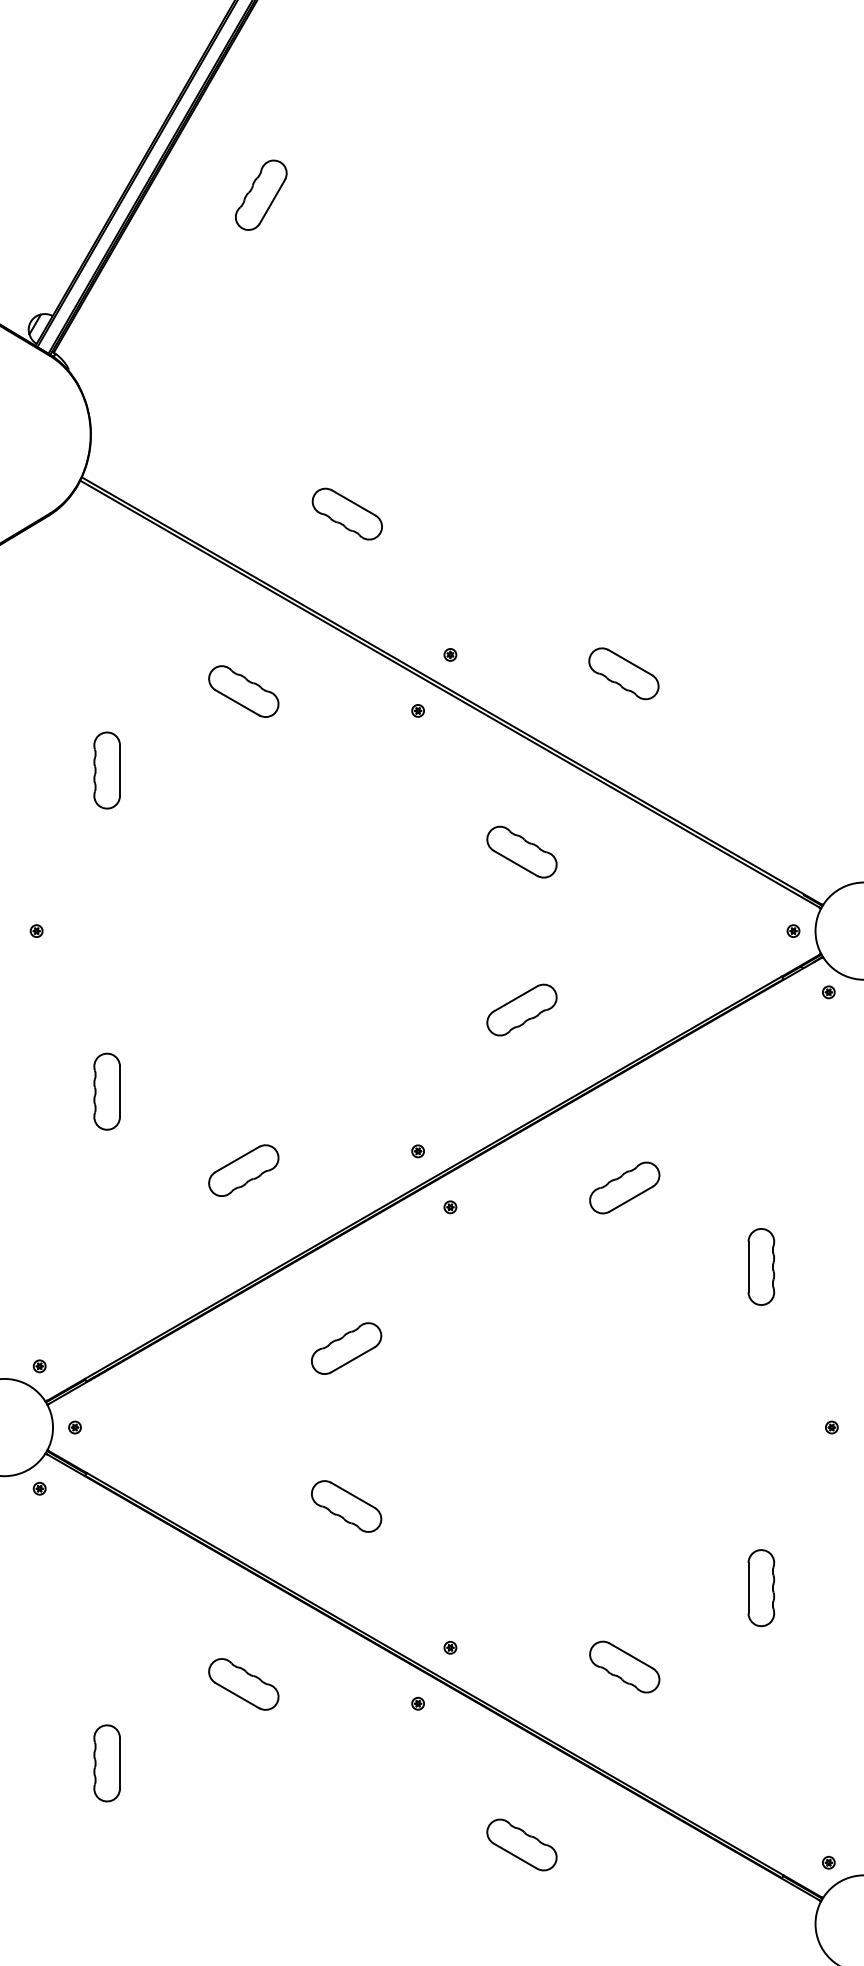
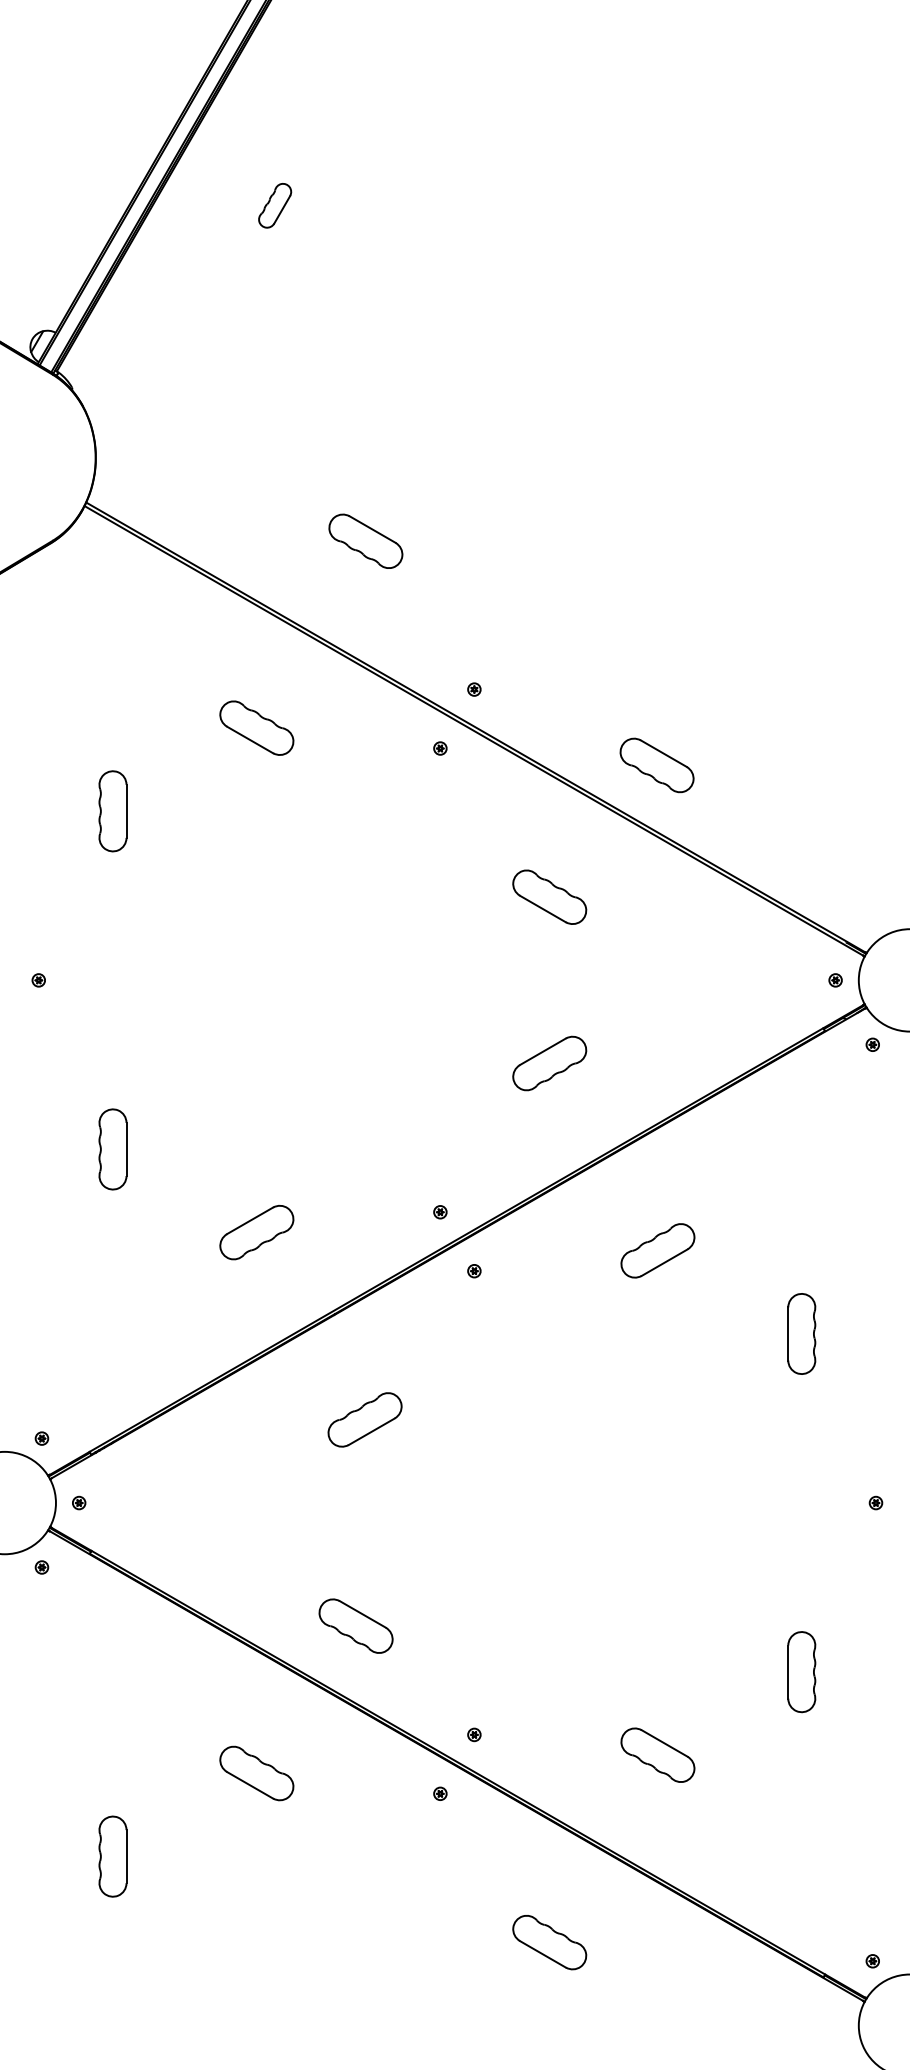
part: (260, 195) -> (274, 205), size x0.6
part: (623, 673) -> (656, 765), moved
part: (346, 1505) -> (355, 1625), moved

